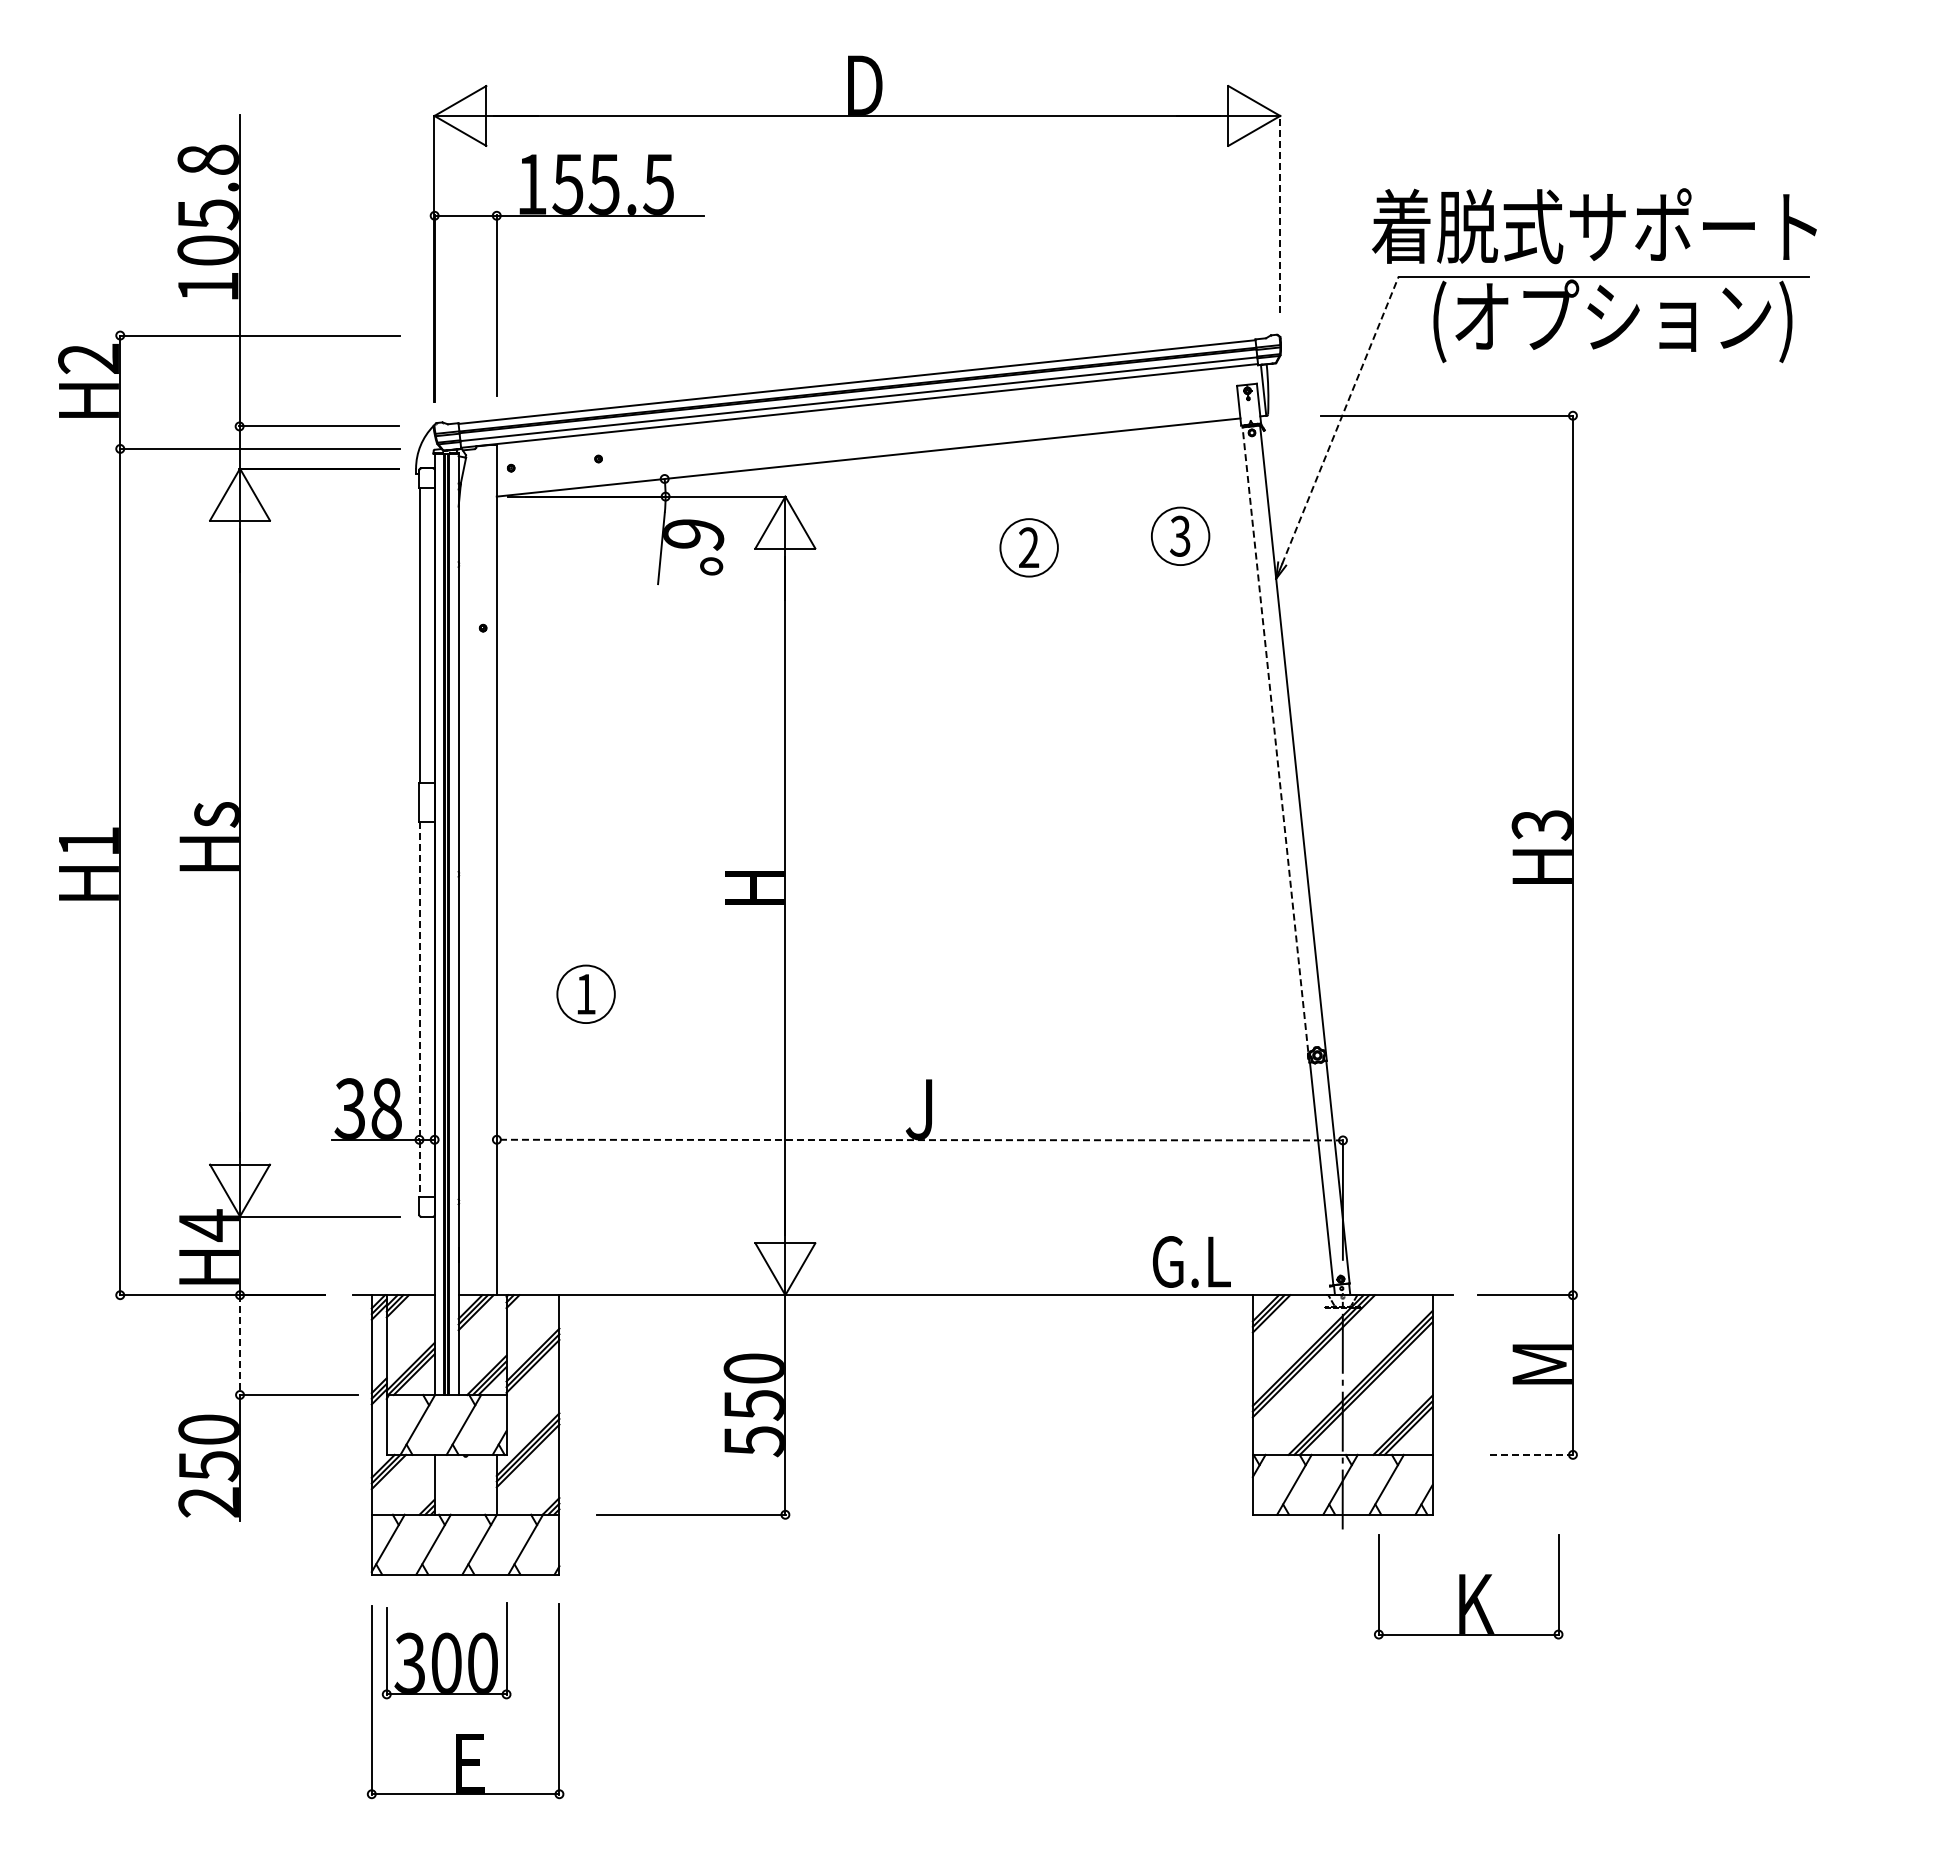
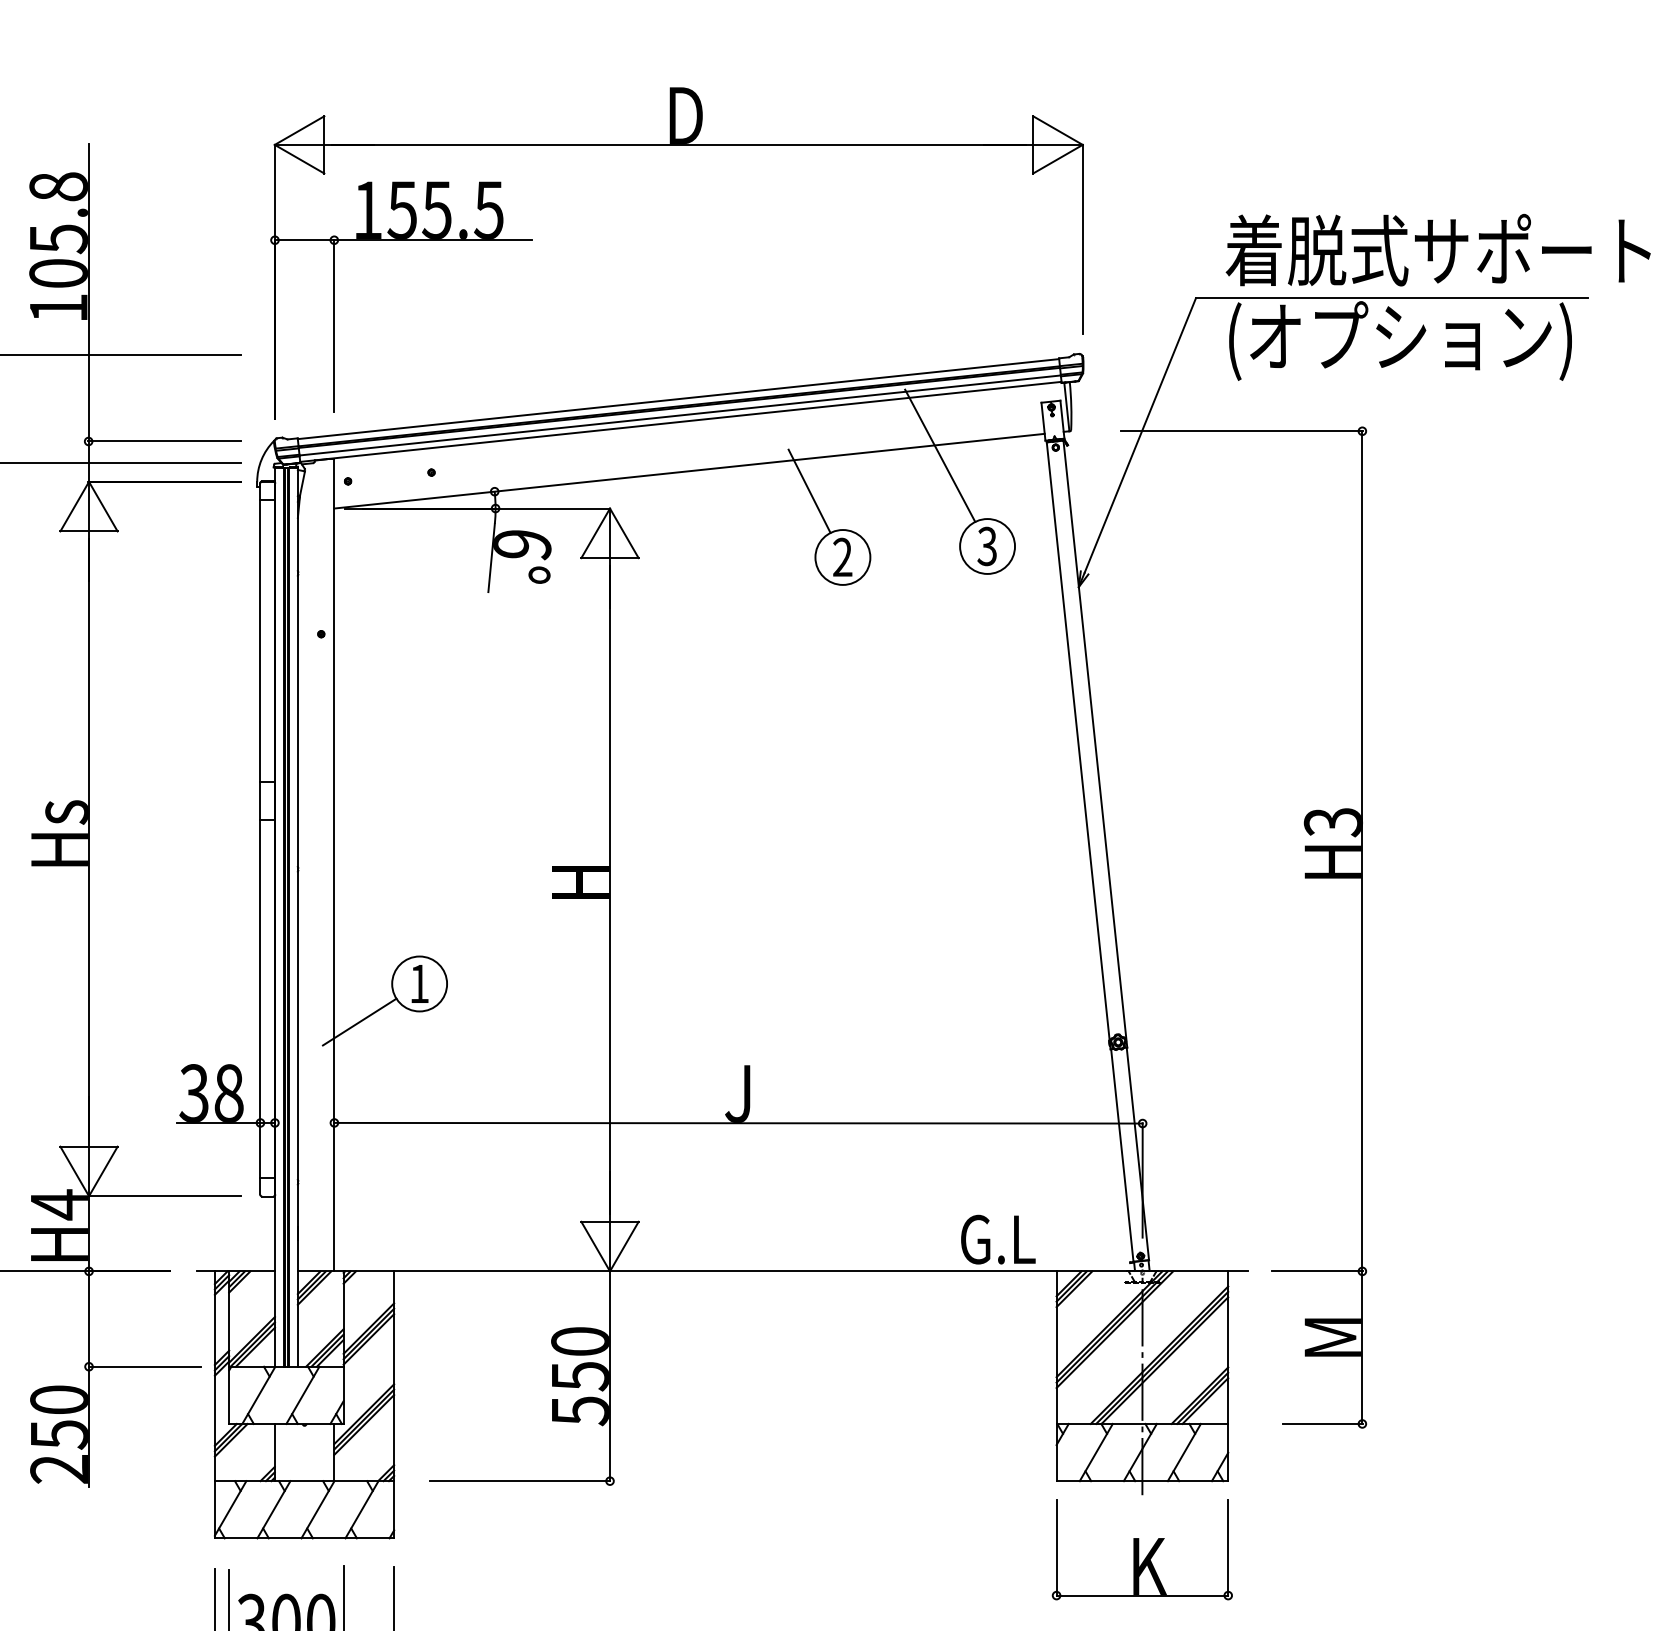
line: (1280, 214) -> (1082, 239), dashed -> solid
text: (1594, 226) -> (1438, 250), moved
line: (1340, 419) -> (1140, 434), dashed -> solid
line: (1130, 441) -> (939, 455), added
line: (994, 478) -> (809, 491), added
line: (1275, 744) -> (1078, 745), dashed -> solid
line: (419, 1010) -> (260, 999), dashed -> solid
line: (522, 1033) -> (358, 1021), added
line: (919, 1140) -> (738, 1123), dashed -> solid
line: (240, 1345) -> (89, 1319), dashed -> solid
line: (1531, 1454) -> (1322, 1423), dashed -> solid
part: (1468, 1586) -> (1142, 1549), moved

